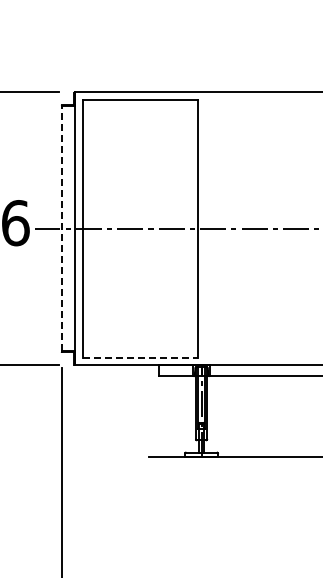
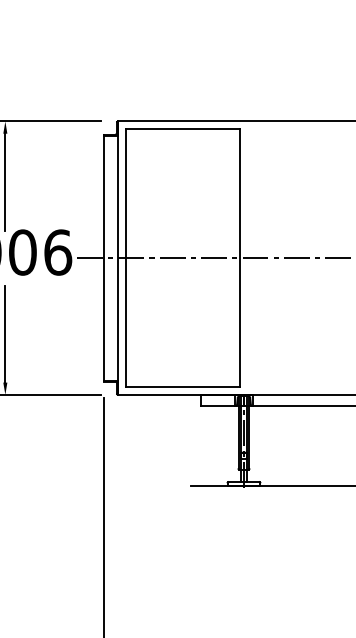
line: (62, 229) -> (104, 258), dashed -> solid
line: (141, 358) -> (183, 387), dashed -> solid

